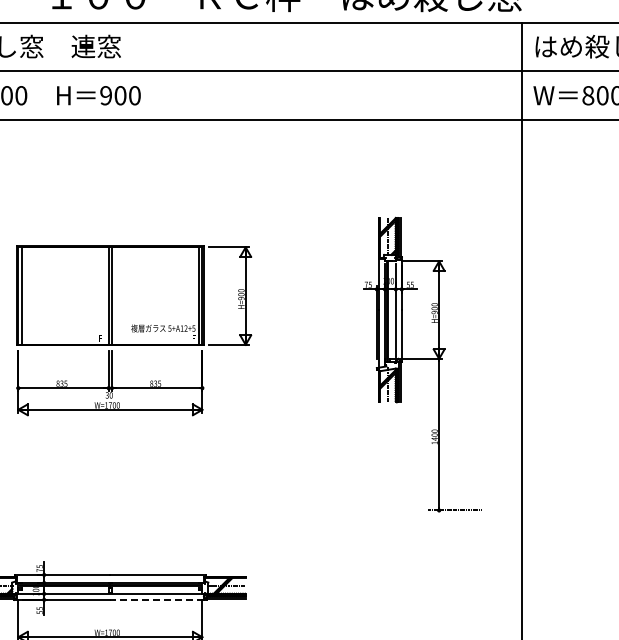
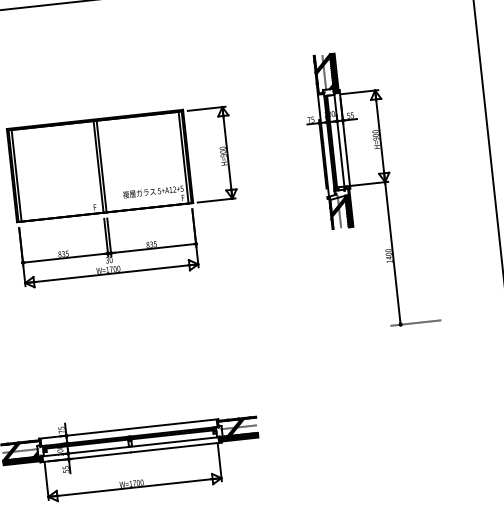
part: (422, 364) -> (370, 189), moved
line: (157, 599) -> (175, 447), dashed -> solid

